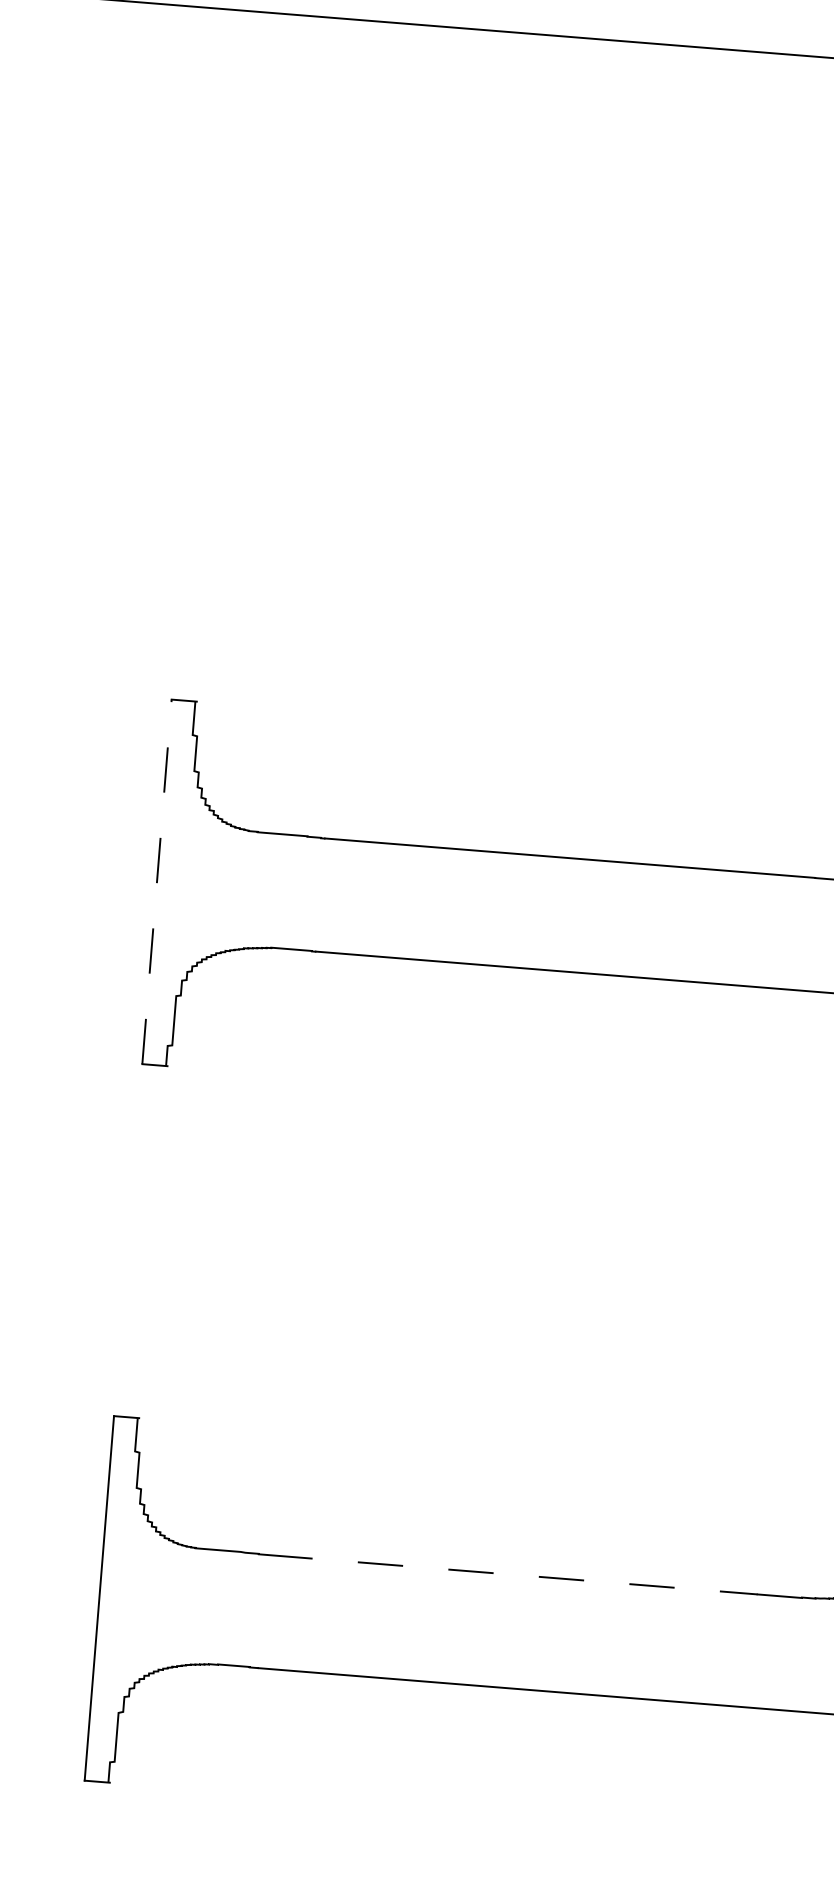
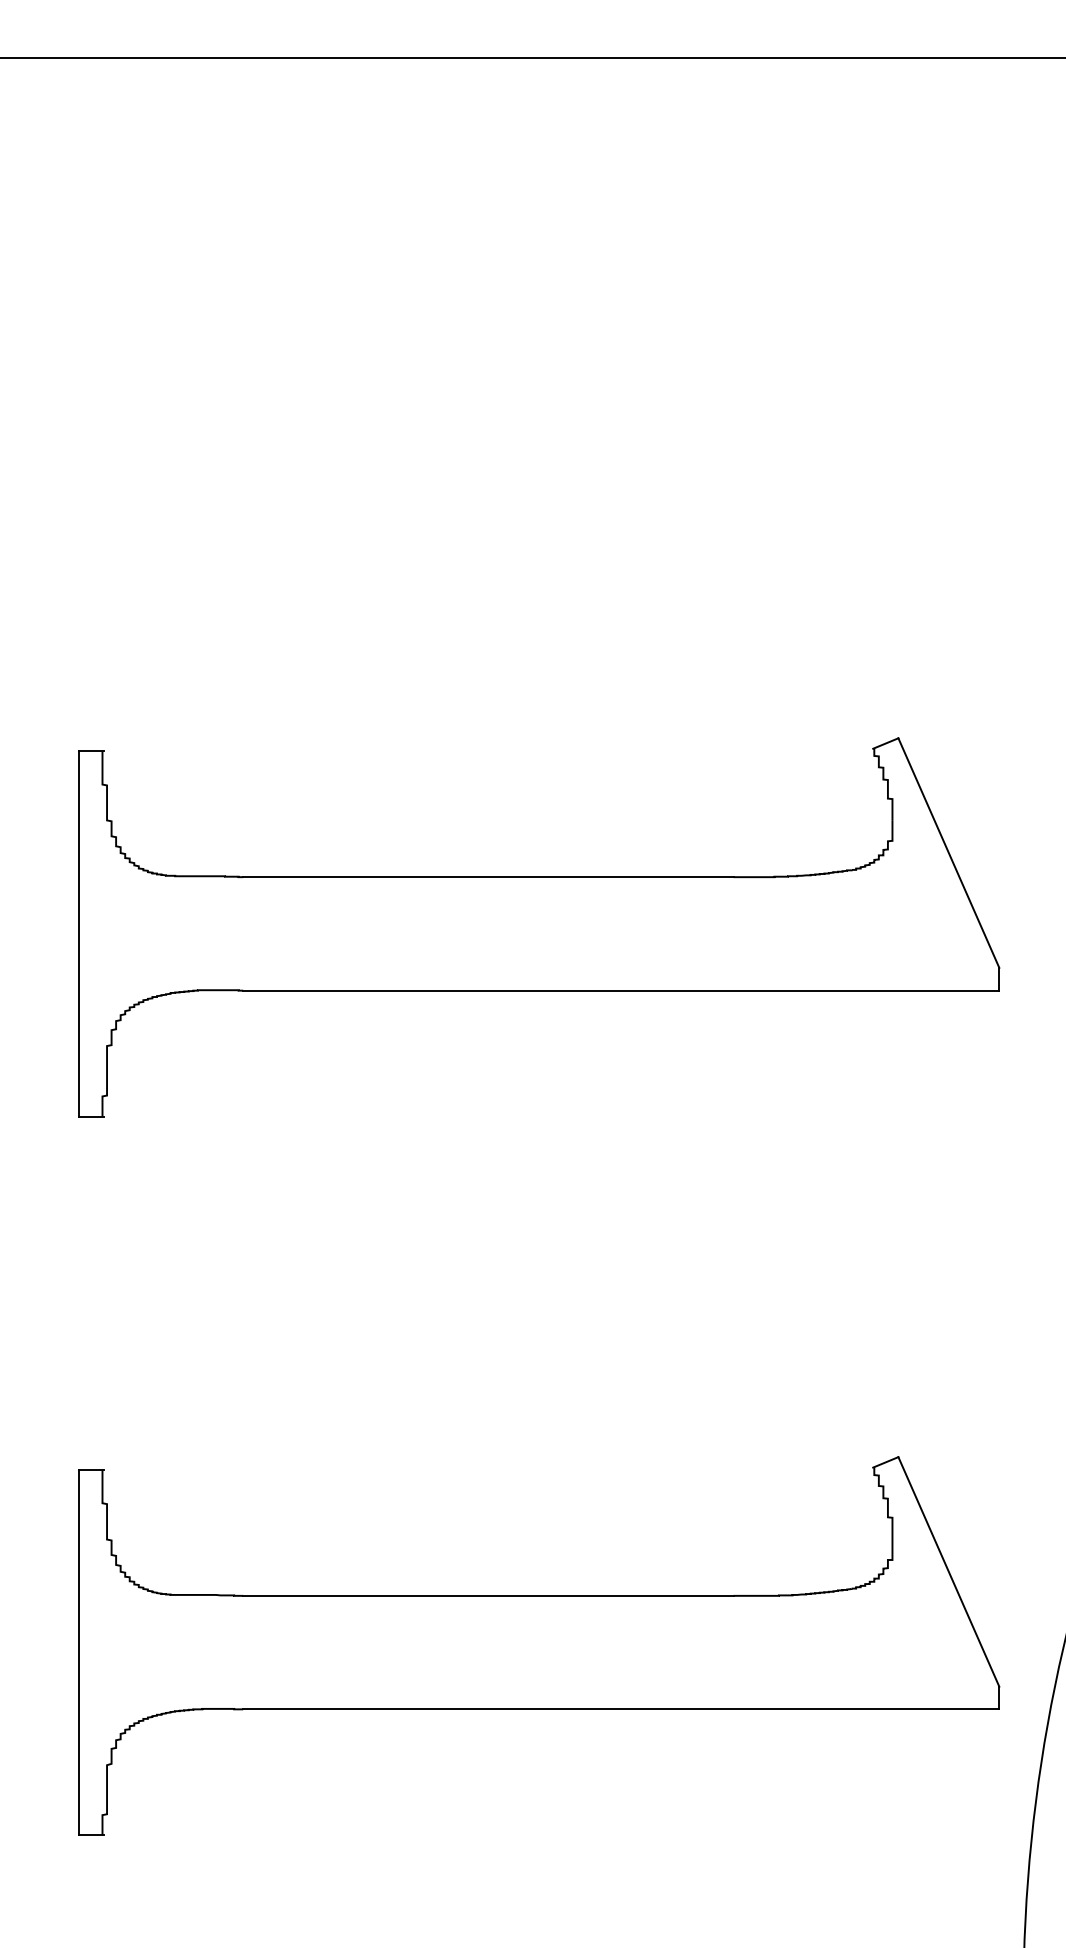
line: (156, 881) -> (78, 933), dashed -> solid
line: (512, 1574) -> (488, 1595), dashed -> solid

